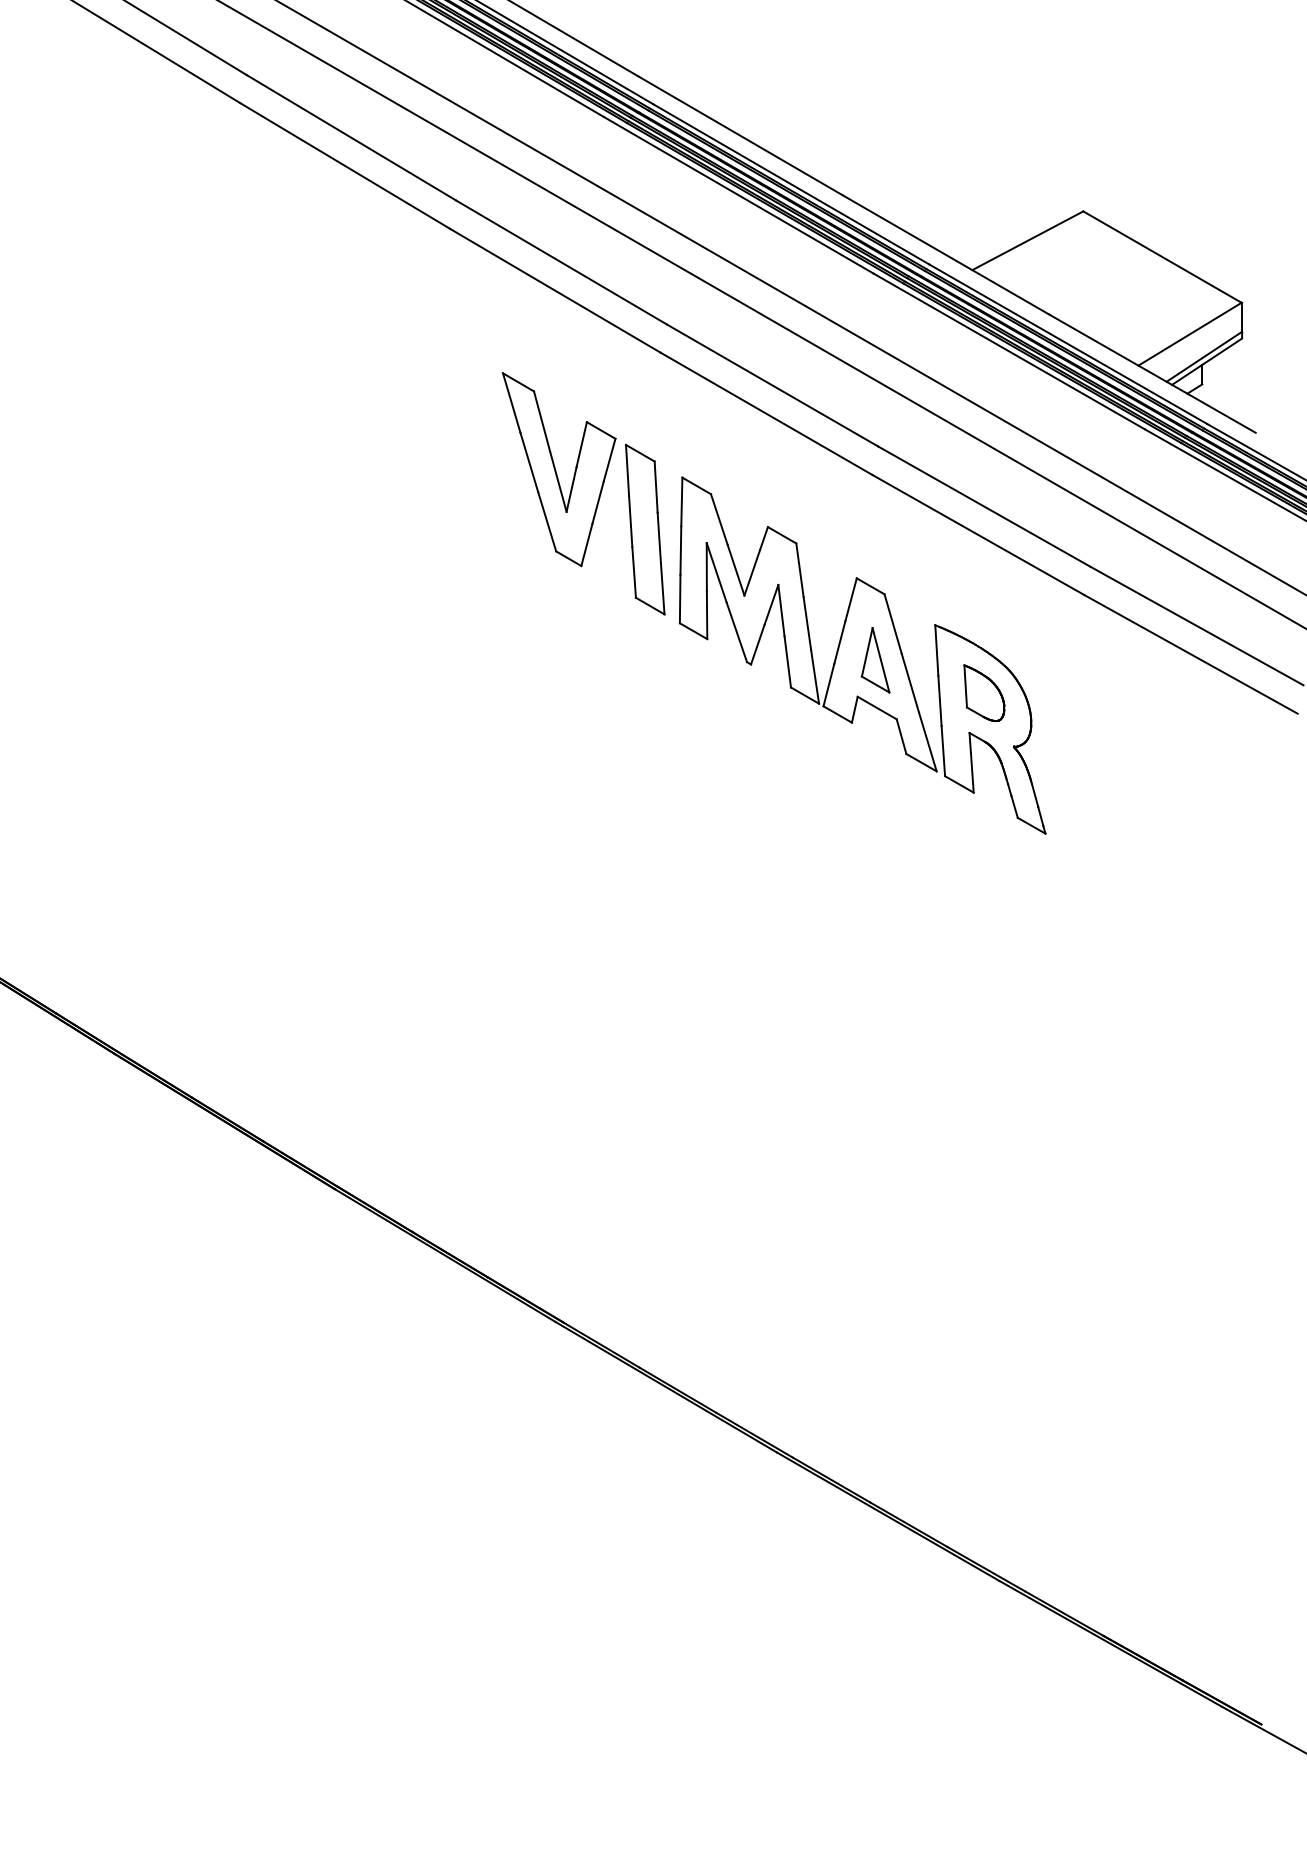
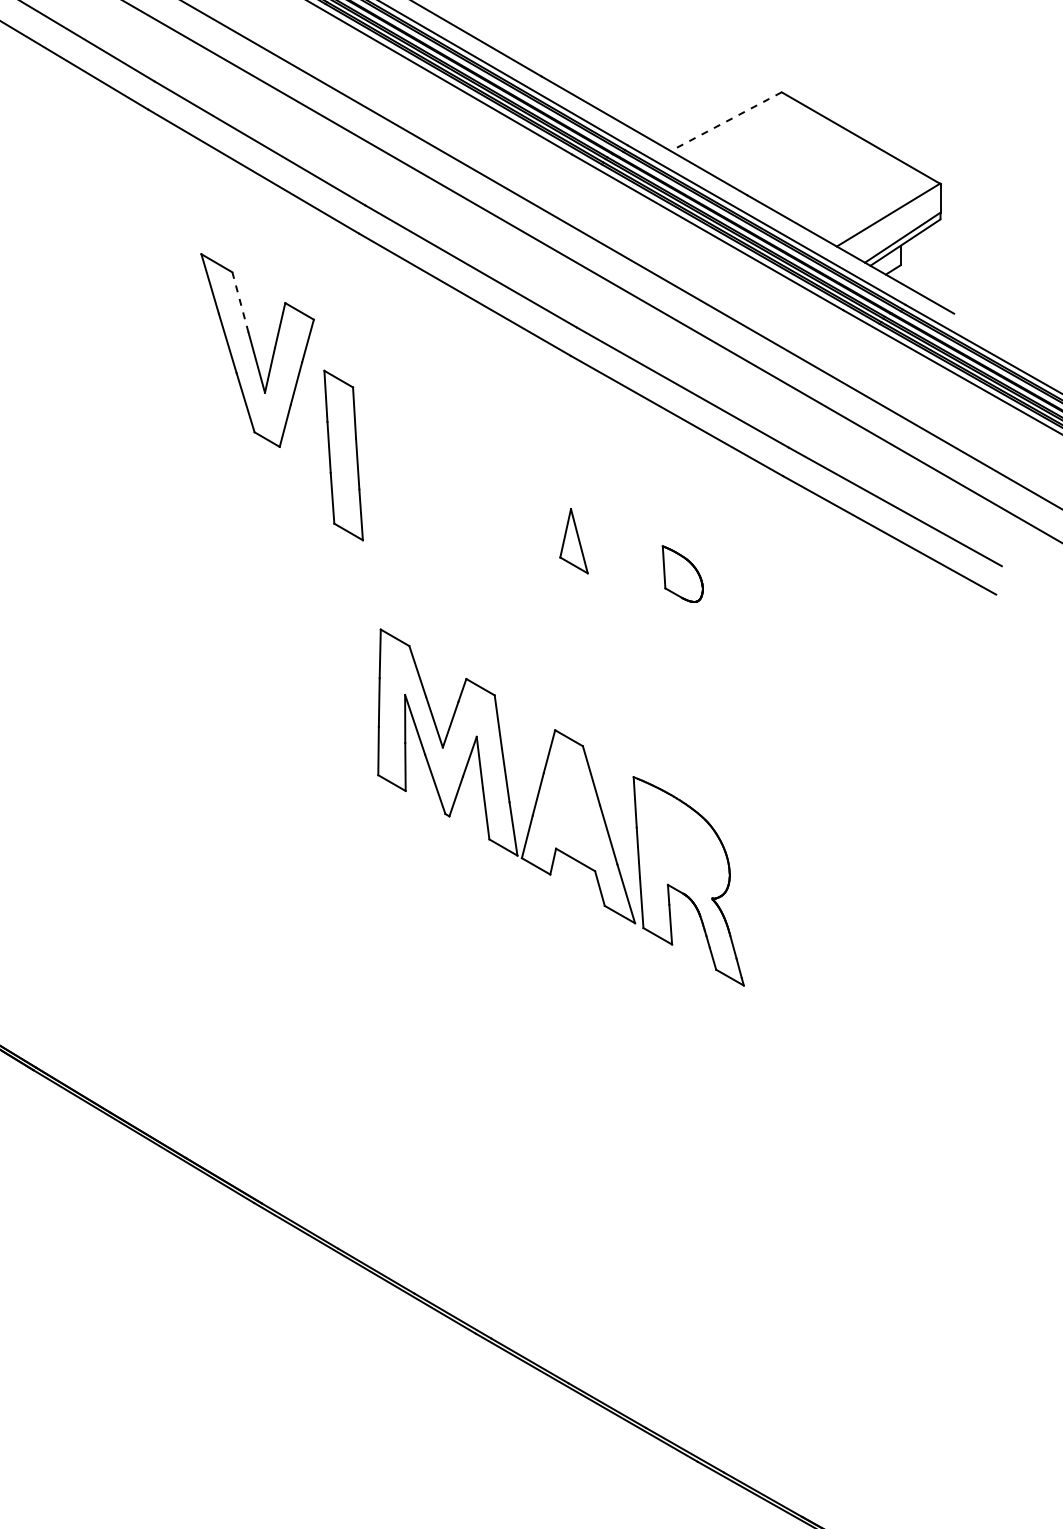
line: (1027, 240) -> (725, 121), solid -> dashed
line: (541, 421) -> (239, 302), solid -> dashed
part: (645, 529) -> (343, 455), moved
part: (862, 655) -> (560, 807), moved

